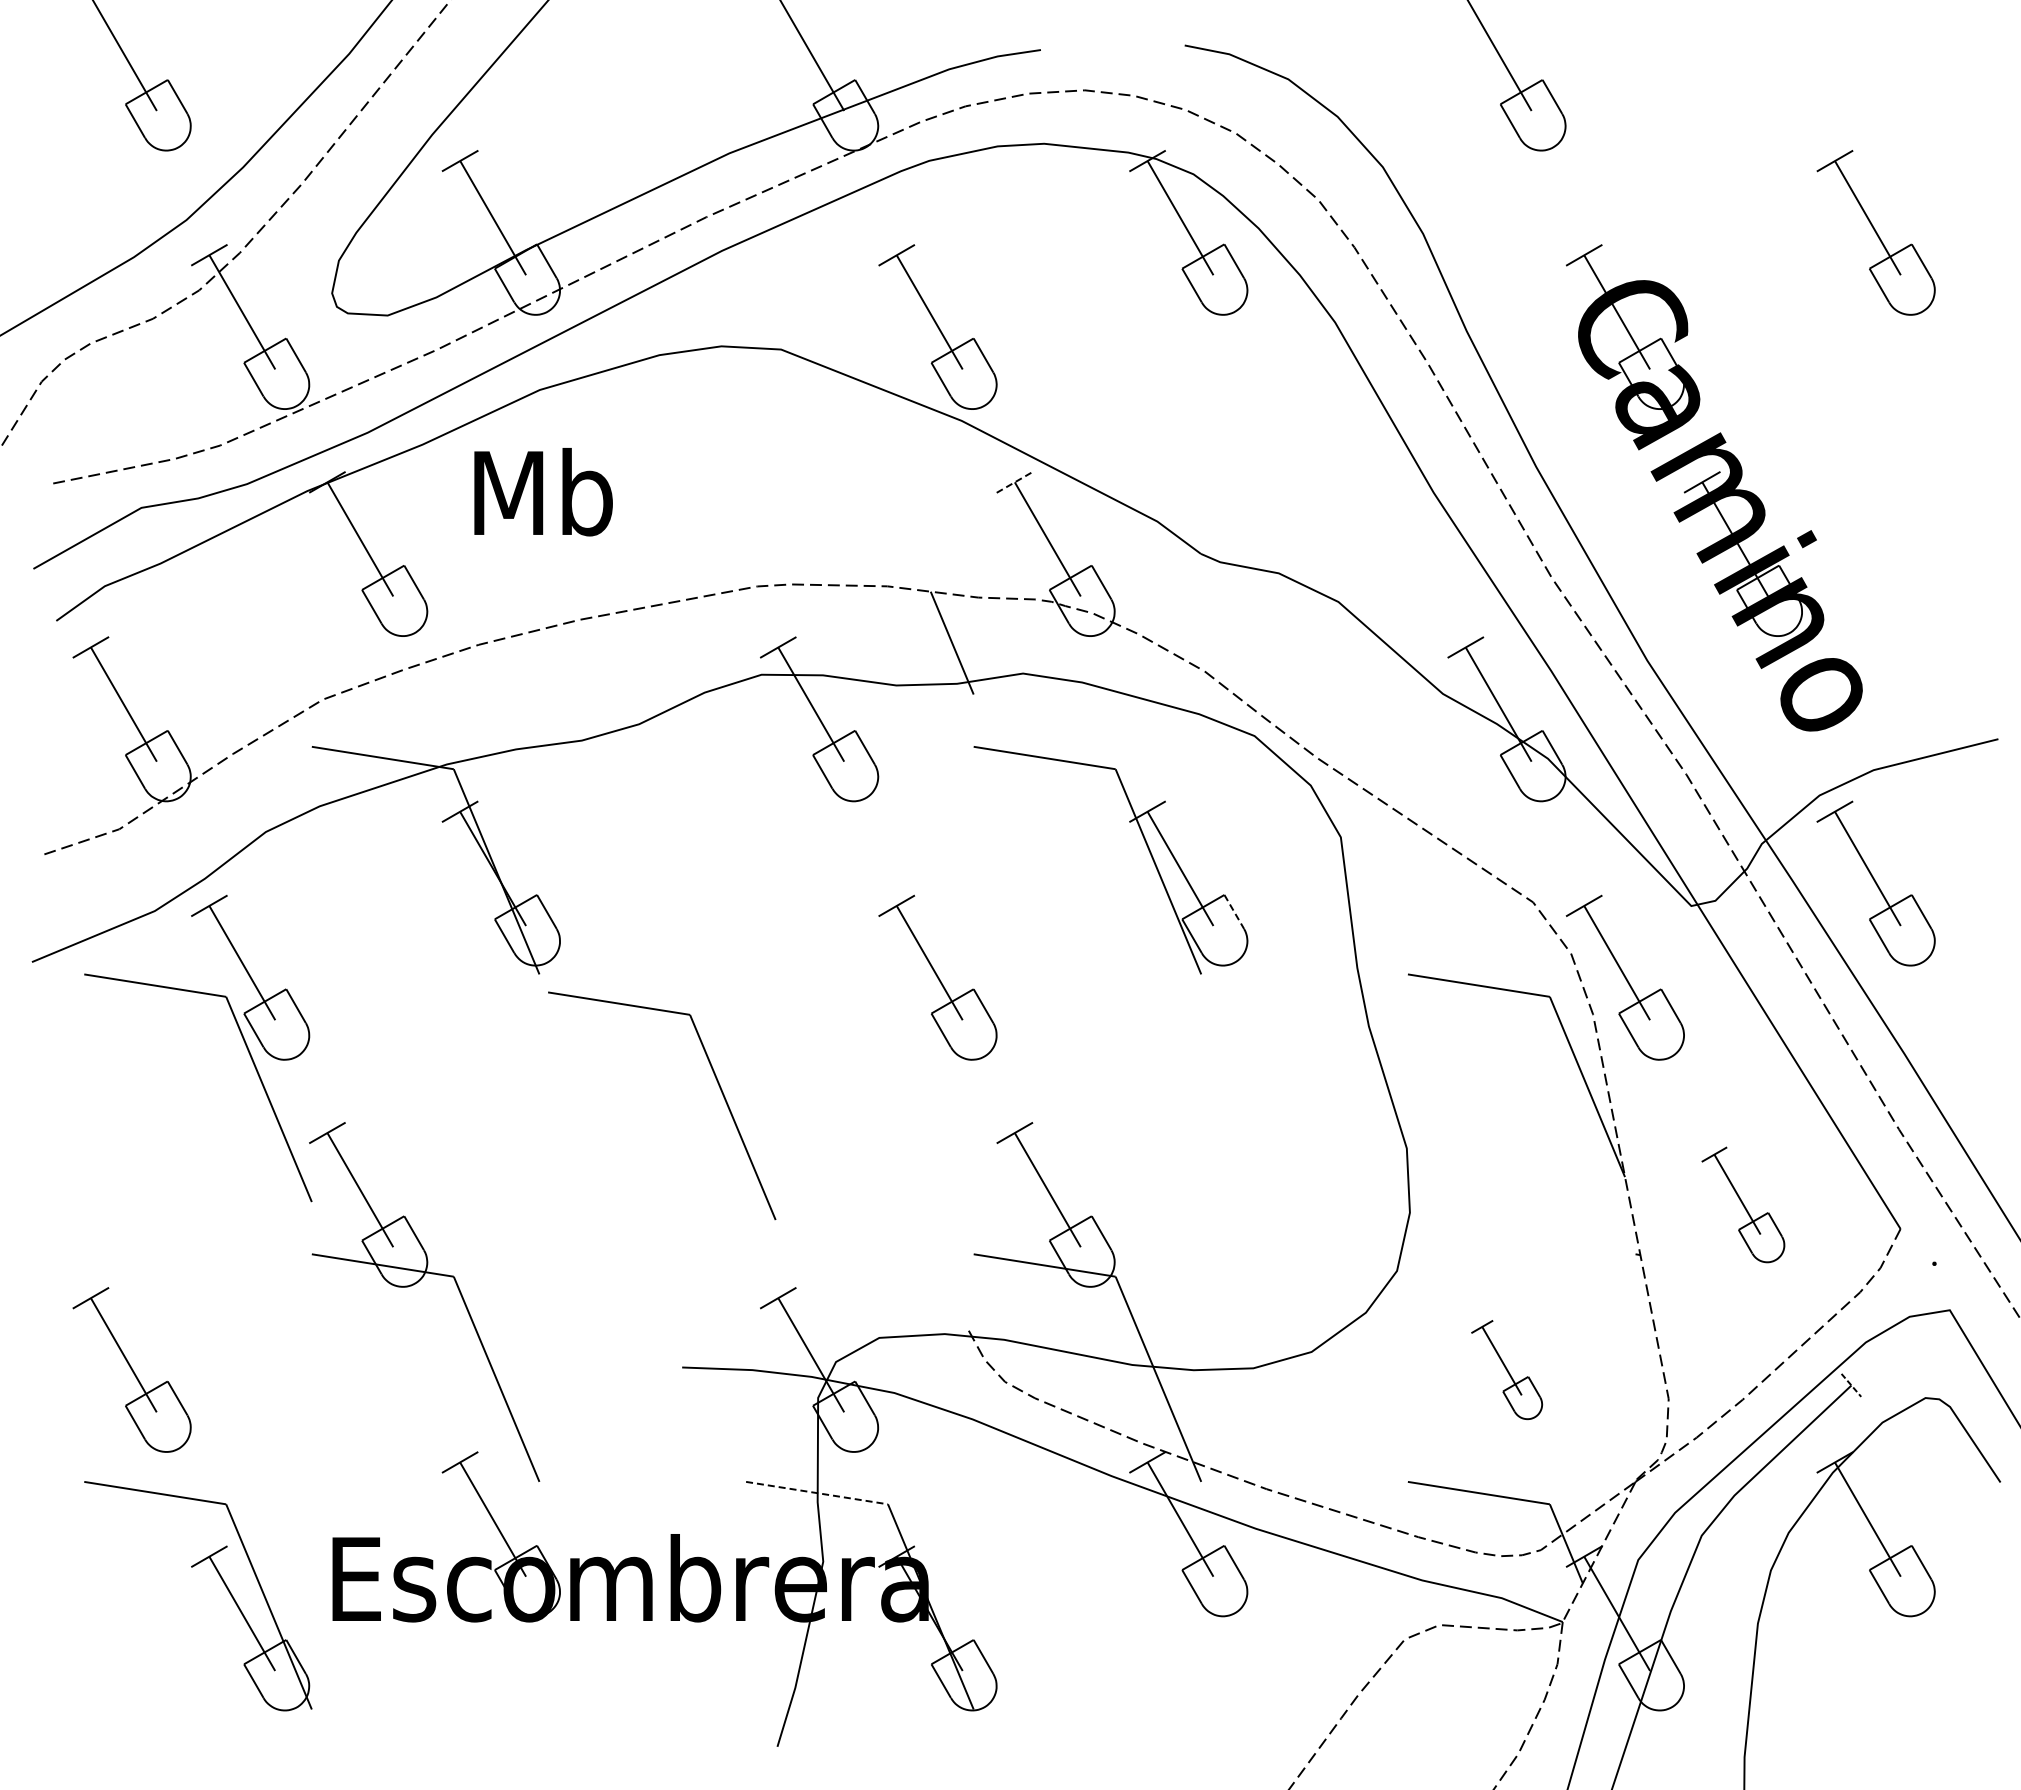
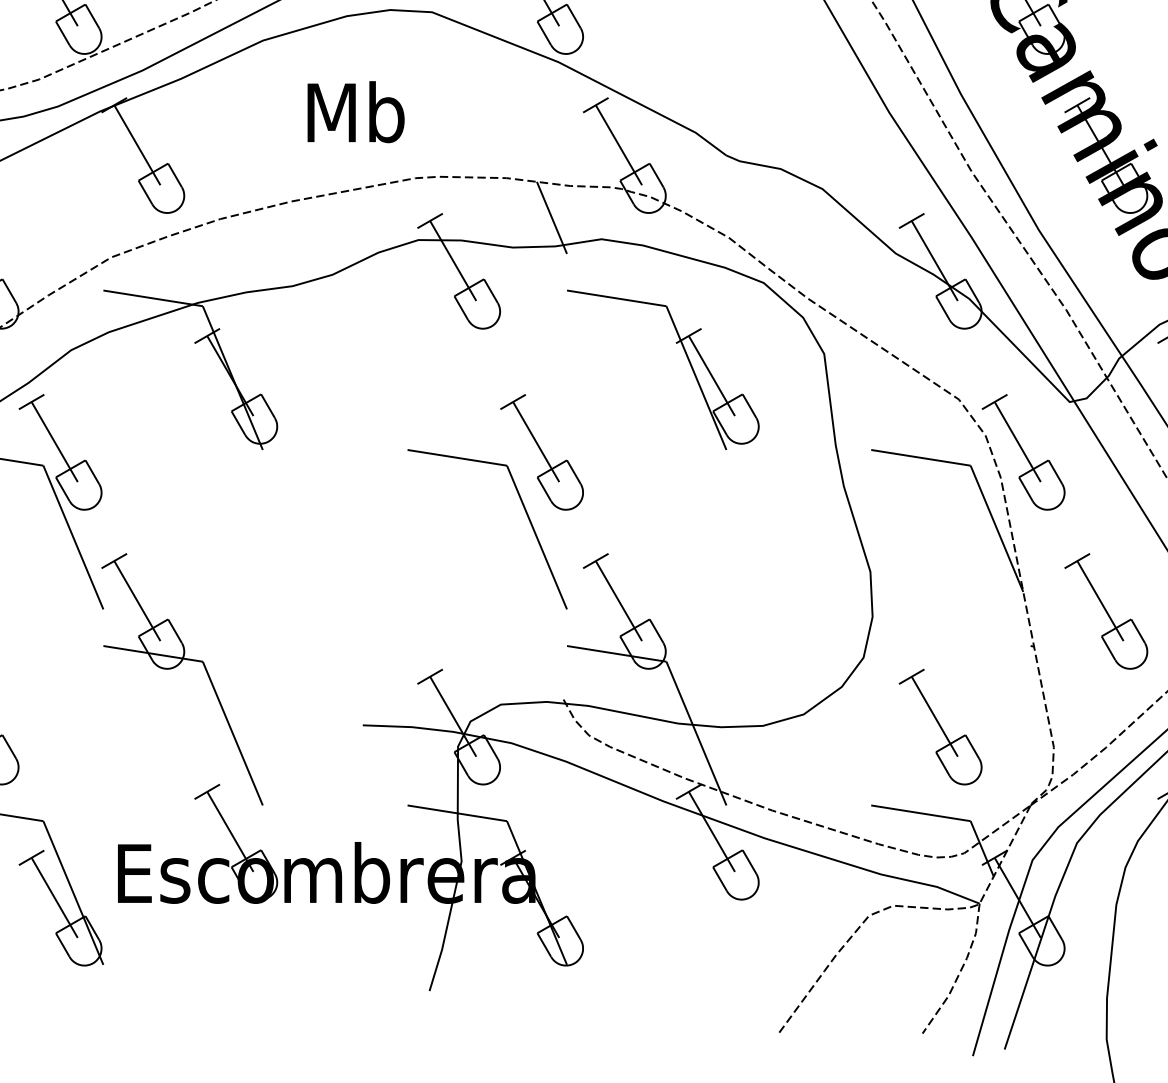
line: (1014, 482) -> (595, 105), dashed -> solid
text: (543, 492) -> (356, 112), moved
line: (1234, 911) -> (749, 405), dashed -> solid
part: (716, 1081) -> (525, 512), moved
part: (1742, 1204) -> (1105, 611), size x1.43
part: (1506, 1369) -> (940, 726), size x1.67
line: (817, 1493) -> (457, 813), dashed -> solid

